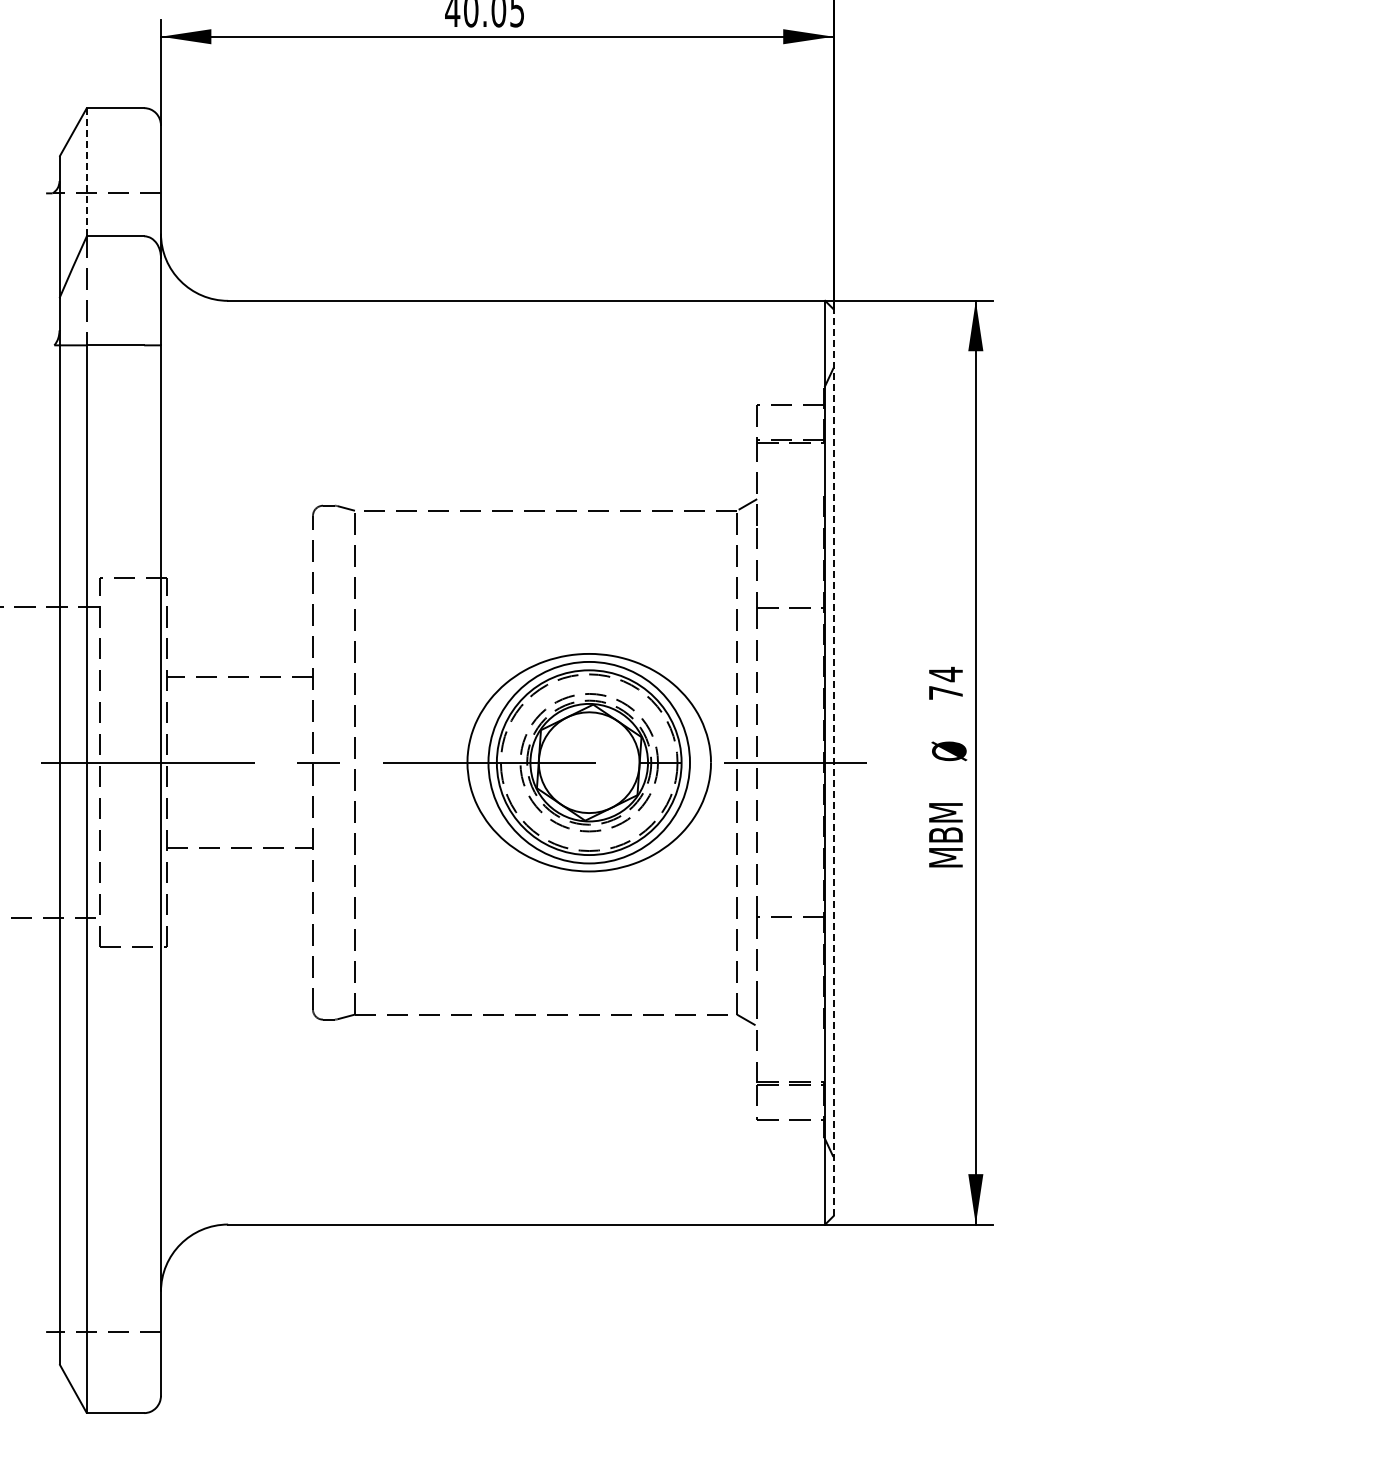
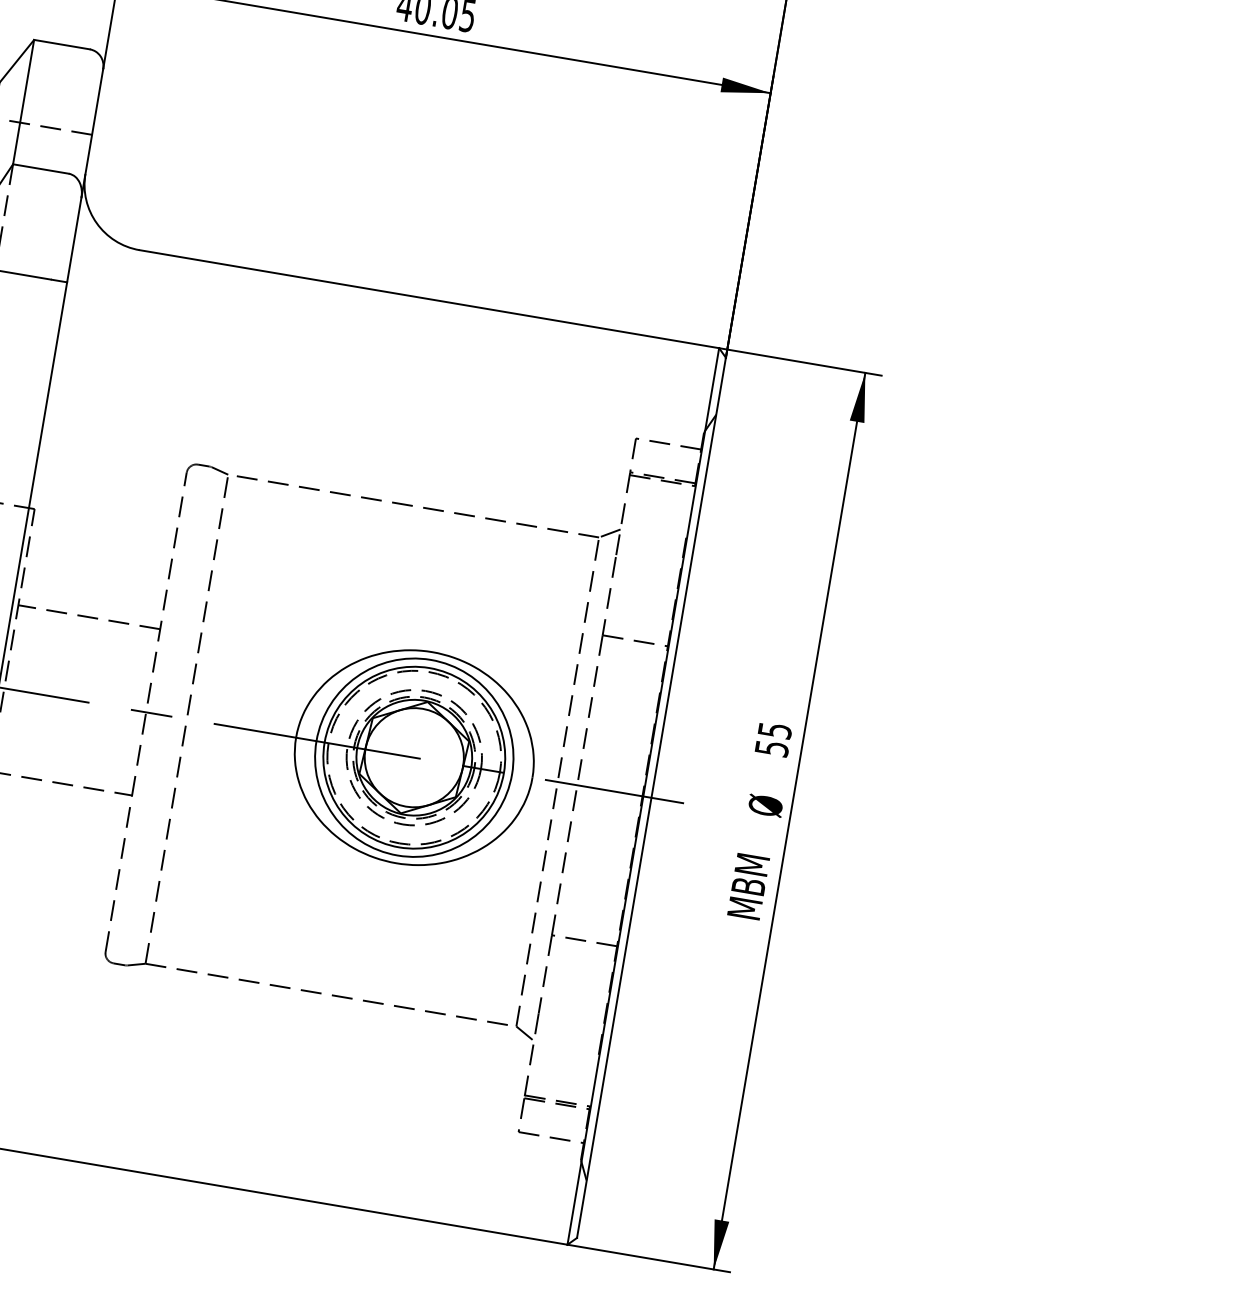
line: (86, 171) -> (23, 101), dashed -> solid
text: (946, 682) -> (774, 738), 74 -> 55
line: (833, 762) -> (651, 797), dashed -> solid

